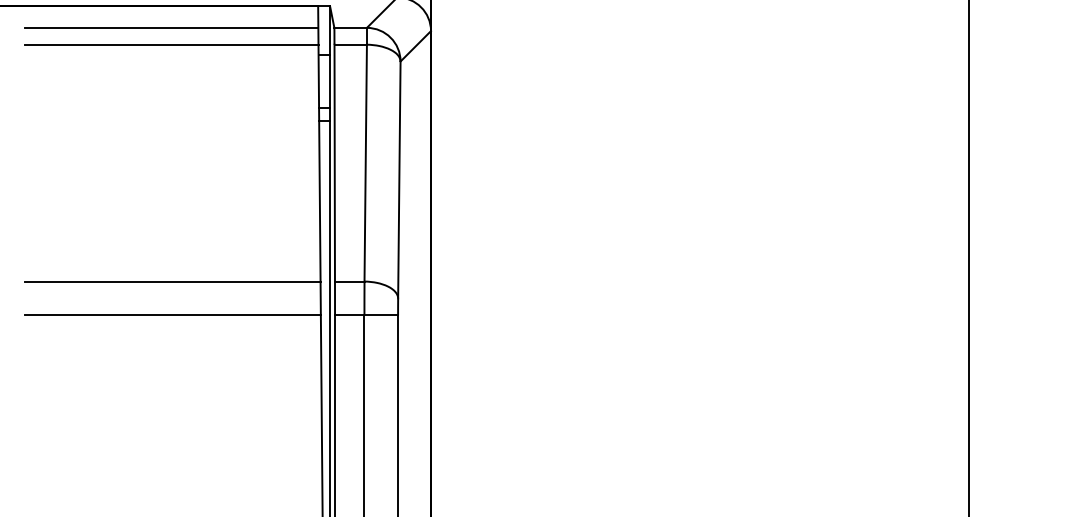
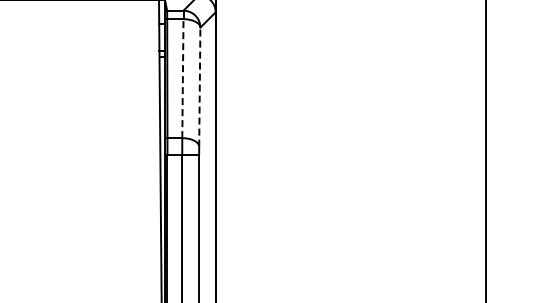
line: (171, 27) -> (85, 10), removed
line: (171, 45) -> (85, 19), removed
line: (364, 162) -> (182, 78), solid -> dashed
line: (398, 178) -> (199, 86), solid -> dashed
line: (171, 282) -> (85, 138), removed
line: (171, 316) -> (85, 155), removed

